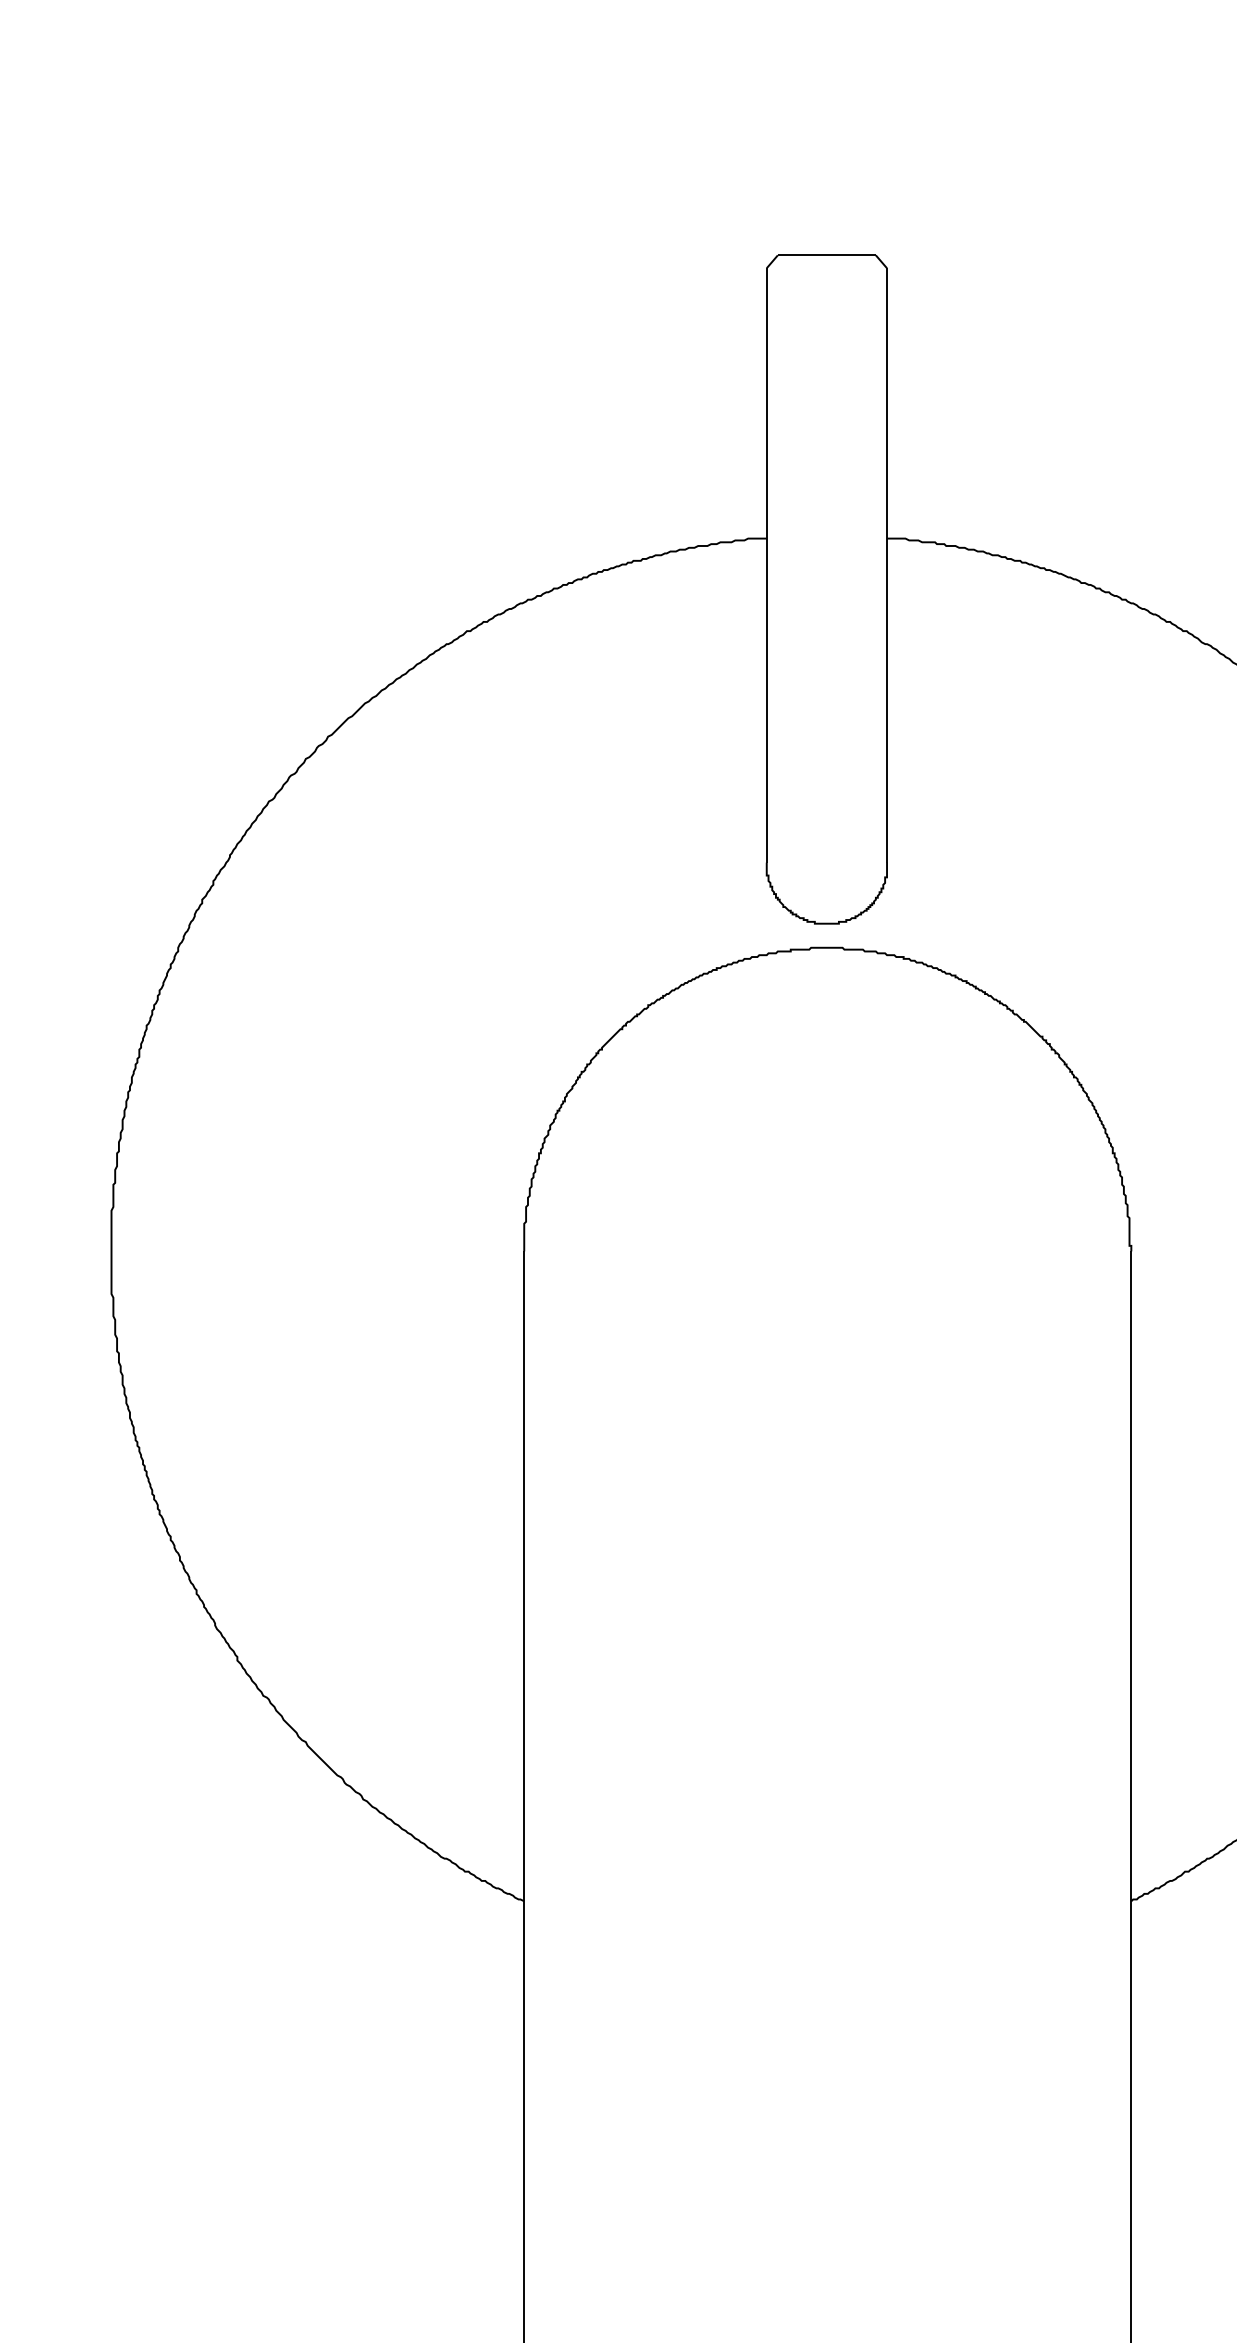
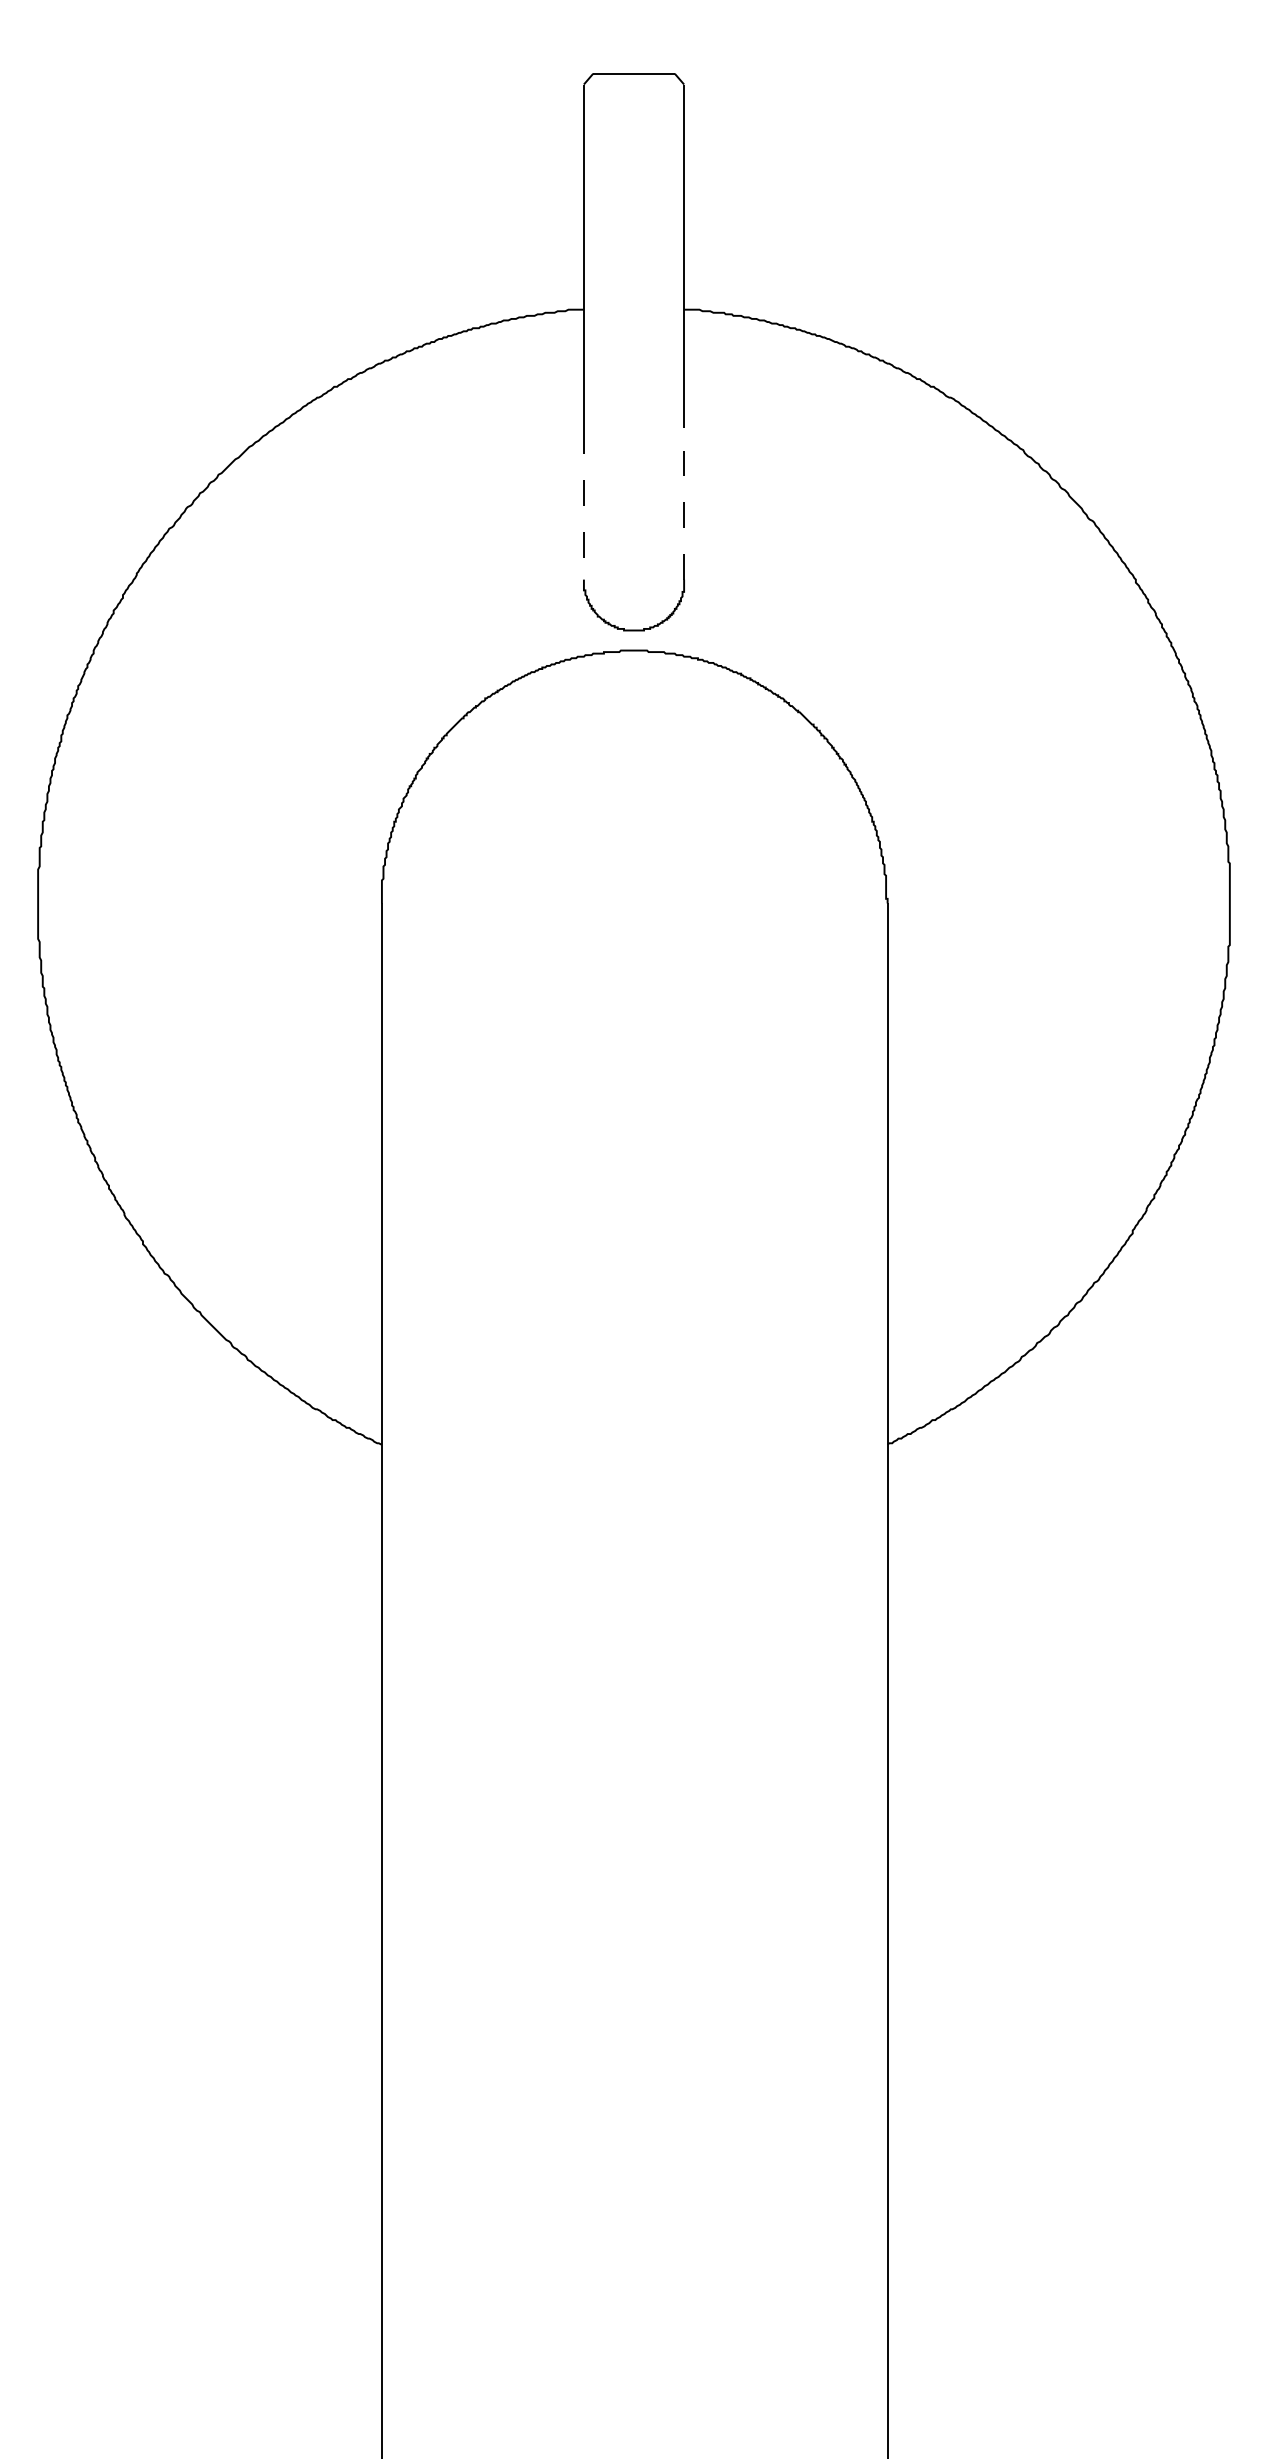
line: (766, 772) -> (583, 504), solid -> dashed
line: (887, 772) -> (684, 504), solid -> dashed

